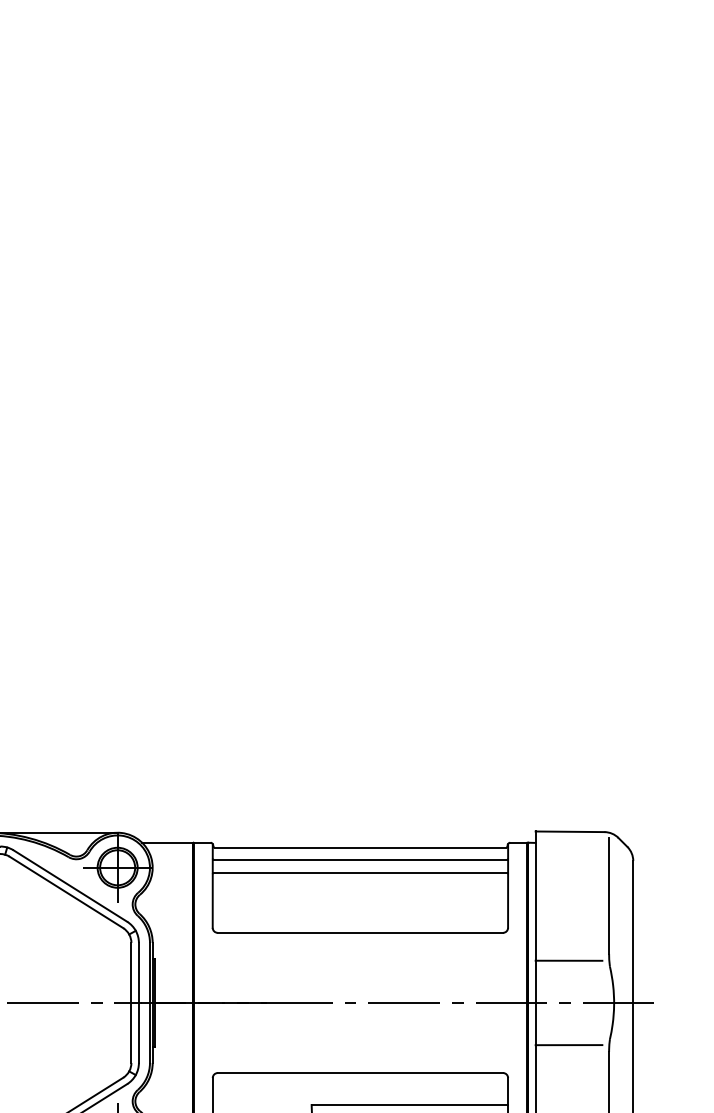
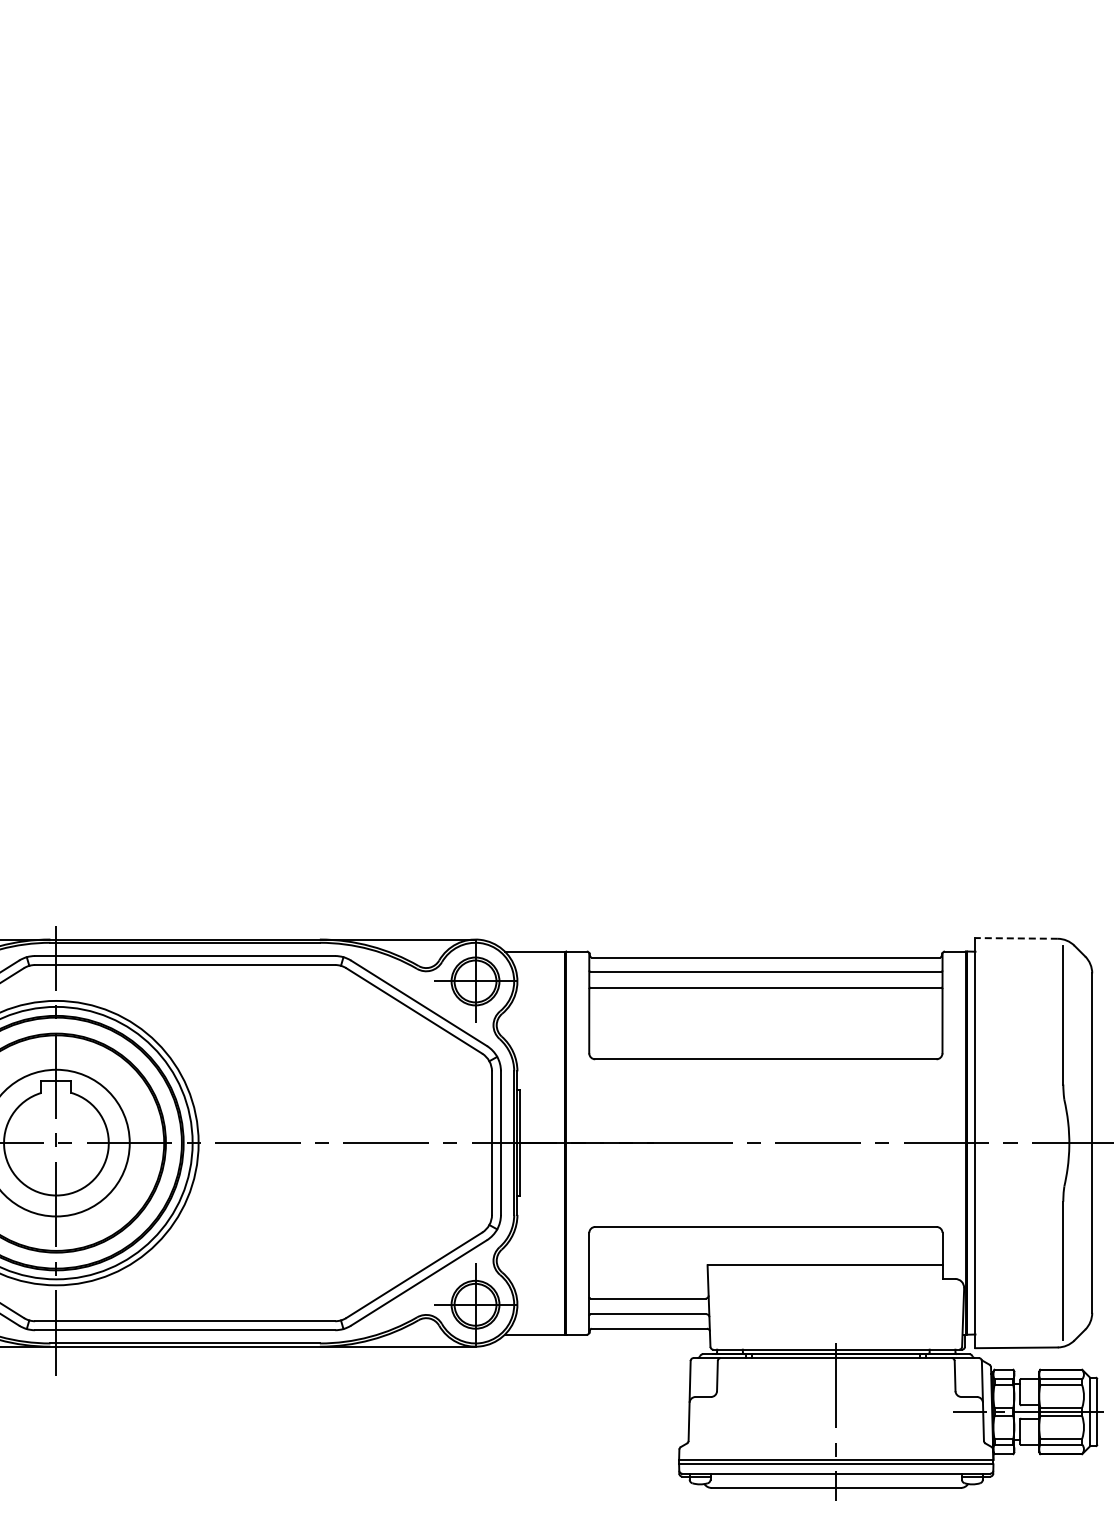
line: (569, 831) -> (1016, 938), solid -> dashed
line: (569, 960) -> (1015, 1092), removed
line: (569, 1045) -> (1015, 1193), removed

